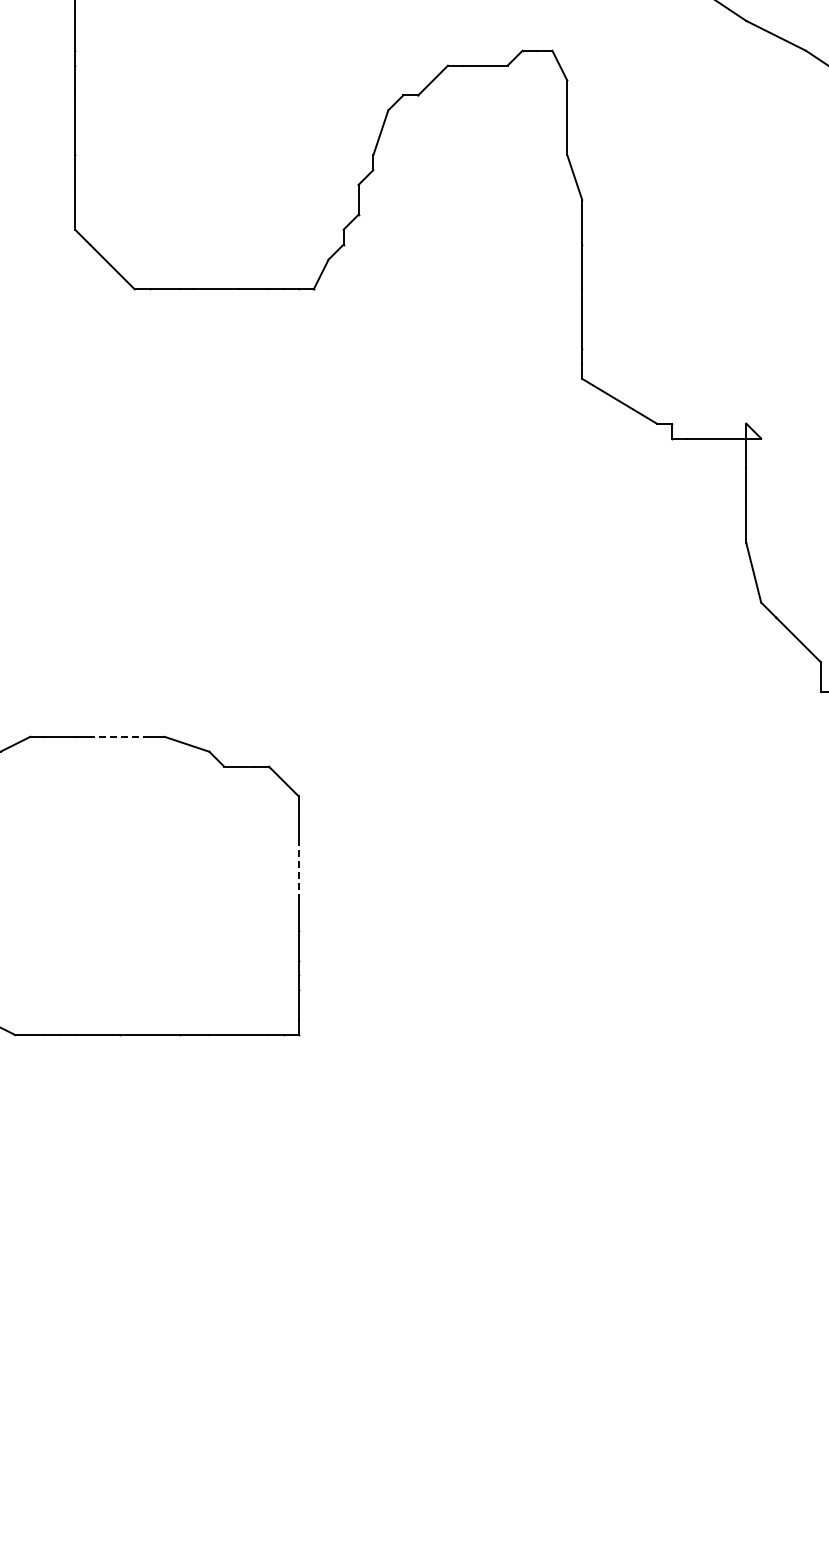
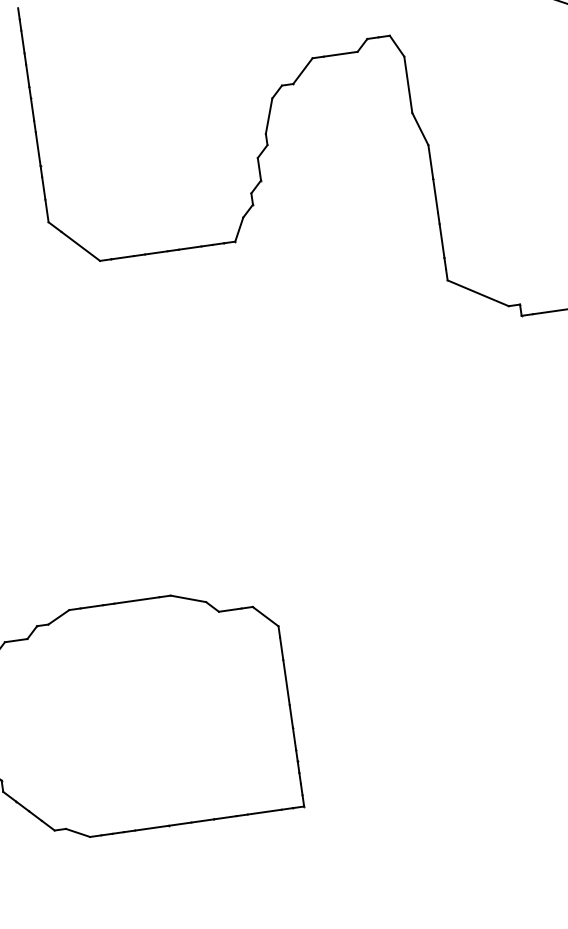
line: (119, 736) -> (136, 600), dashed -> solid
line: (298, 871) -> (286, 682), dashed -> solid

